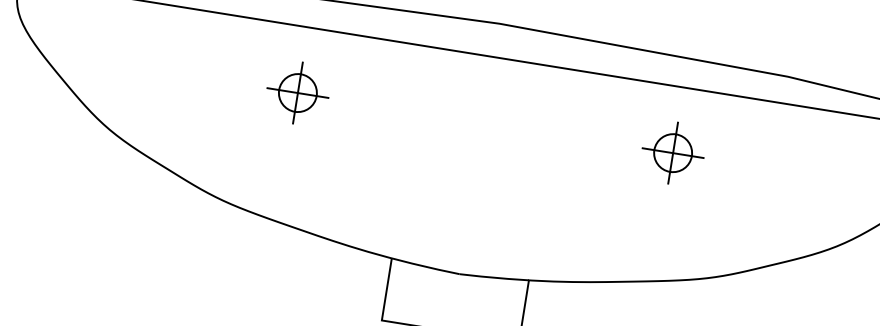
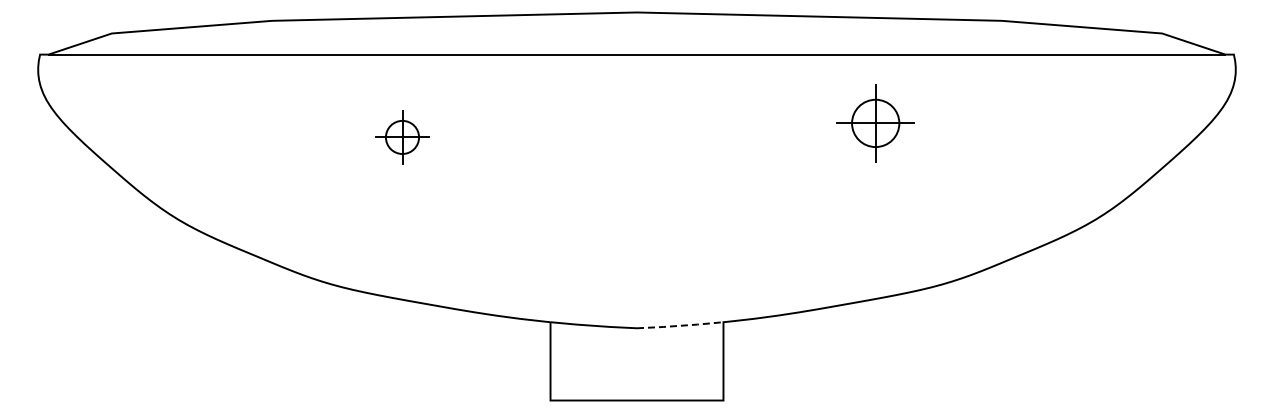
part: (297, 93) -> (402, 137), size x0.7
part: (672, 153) -> (875, 123), moved
line: (494, 277) -> (680, 325), solid -> dashed

